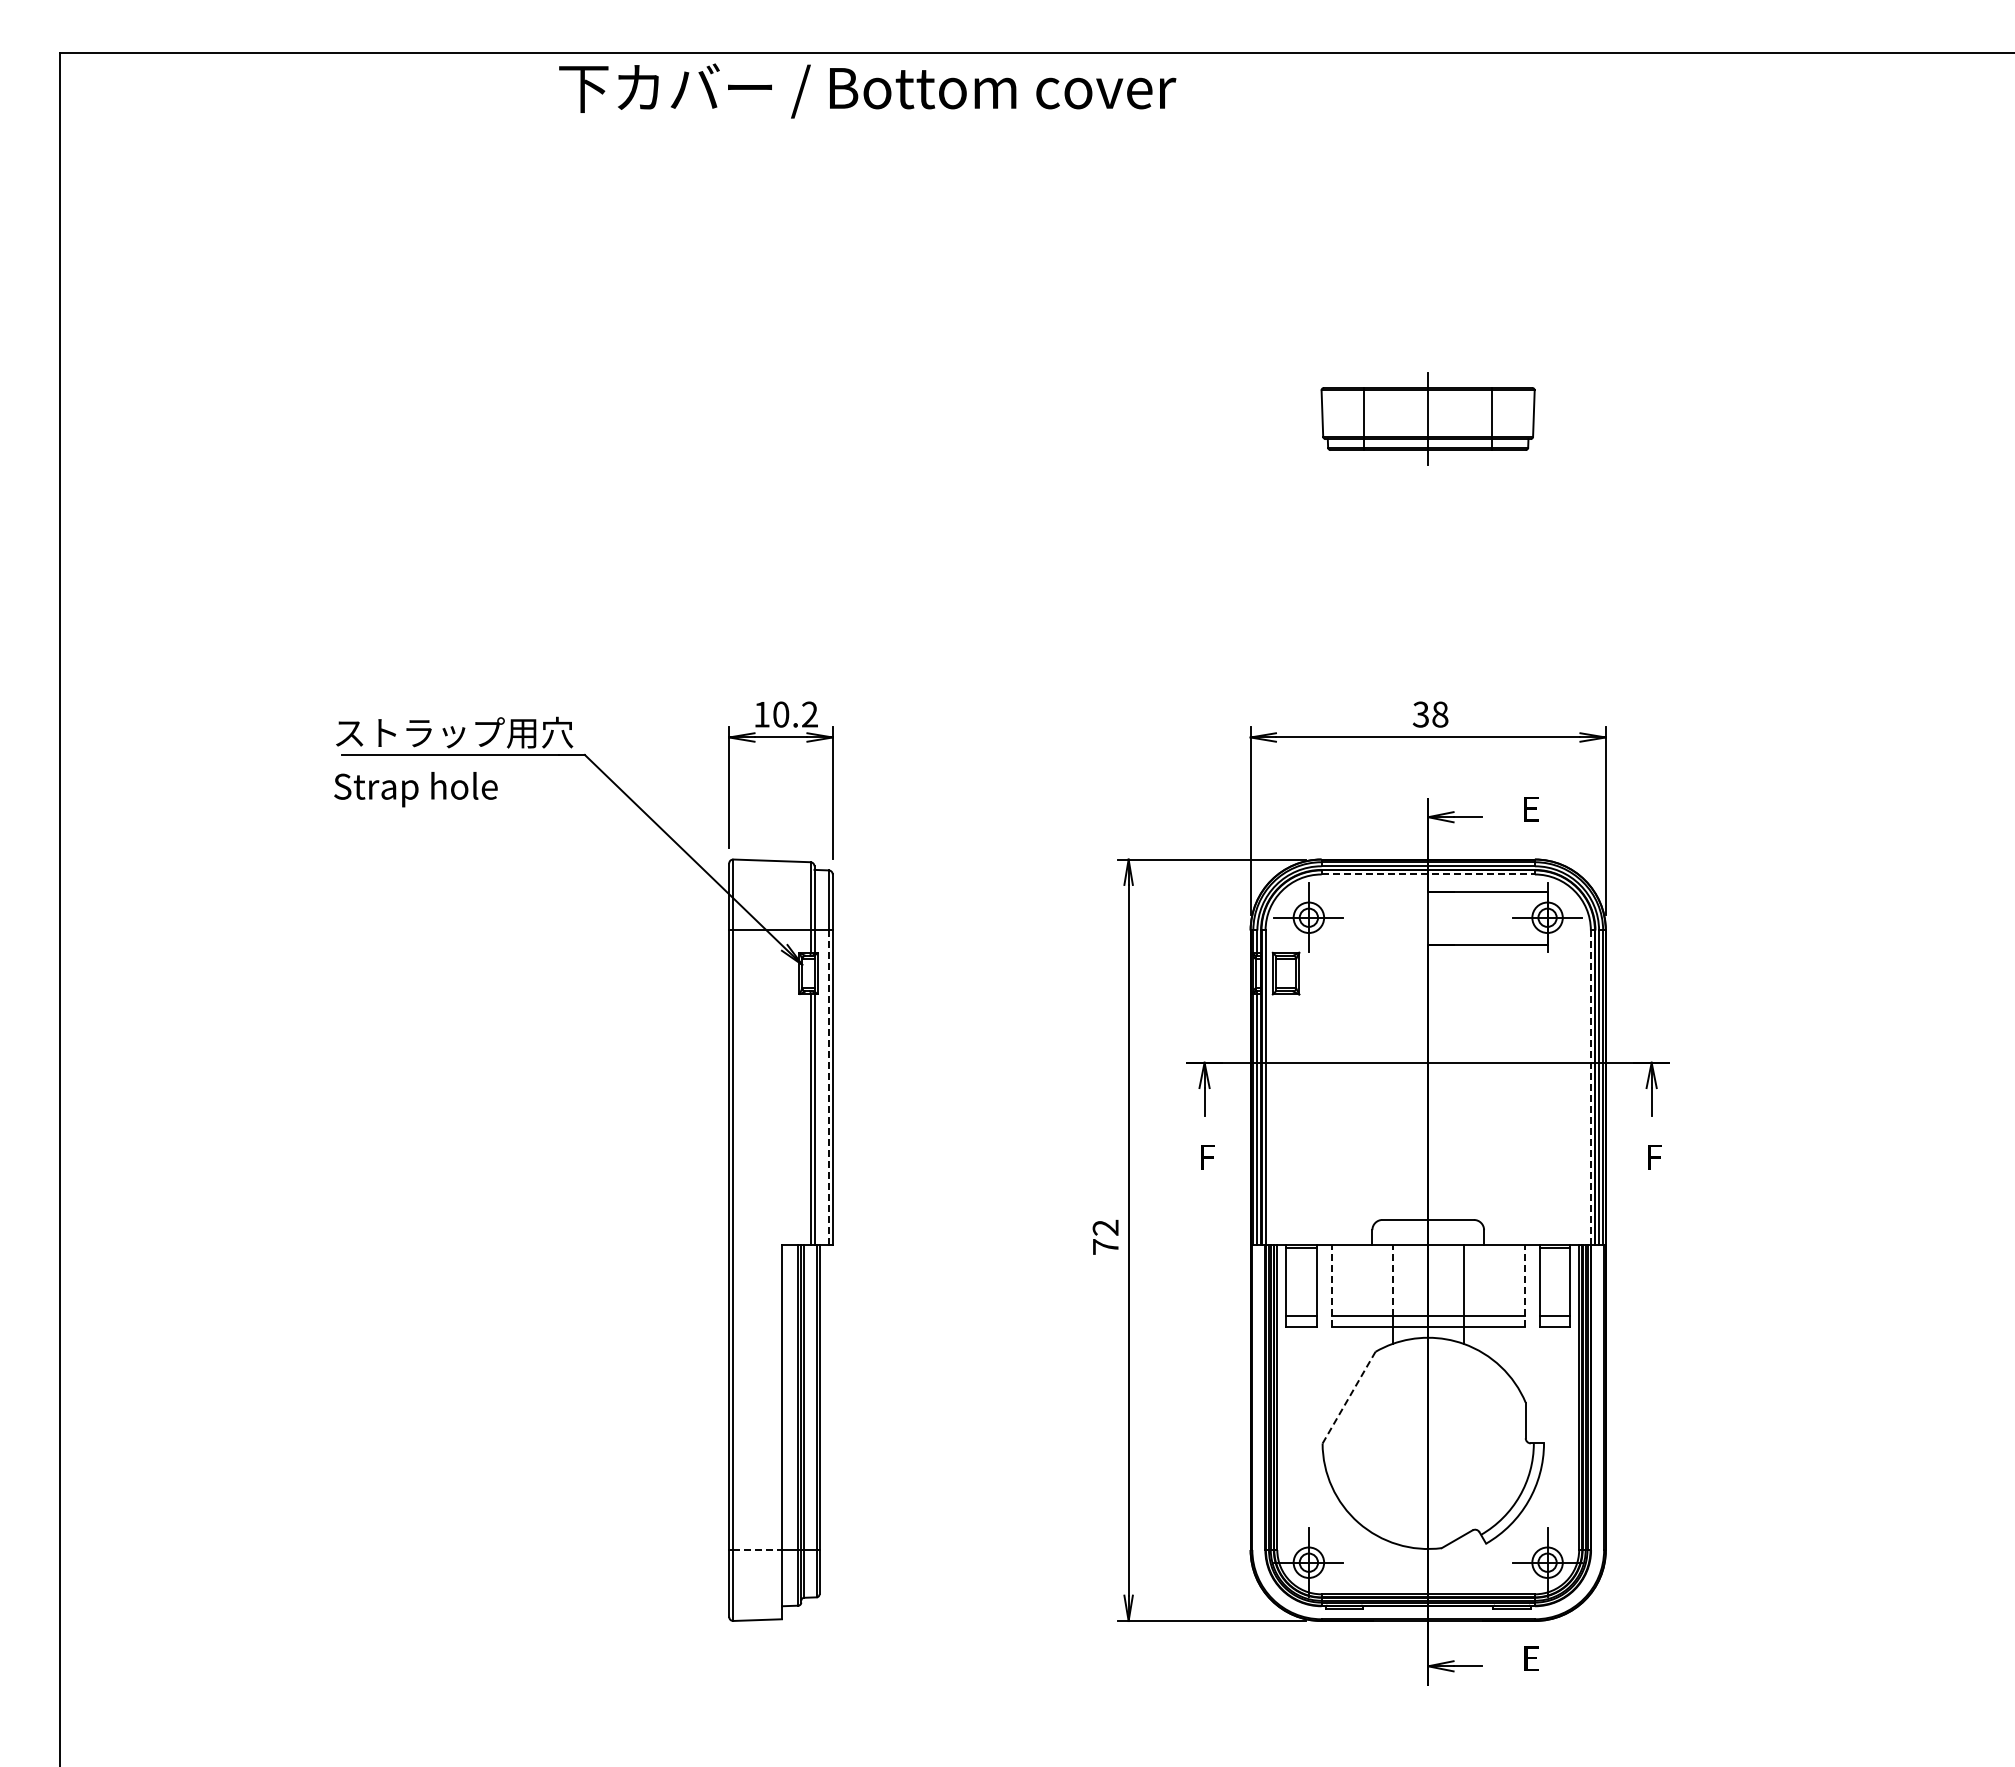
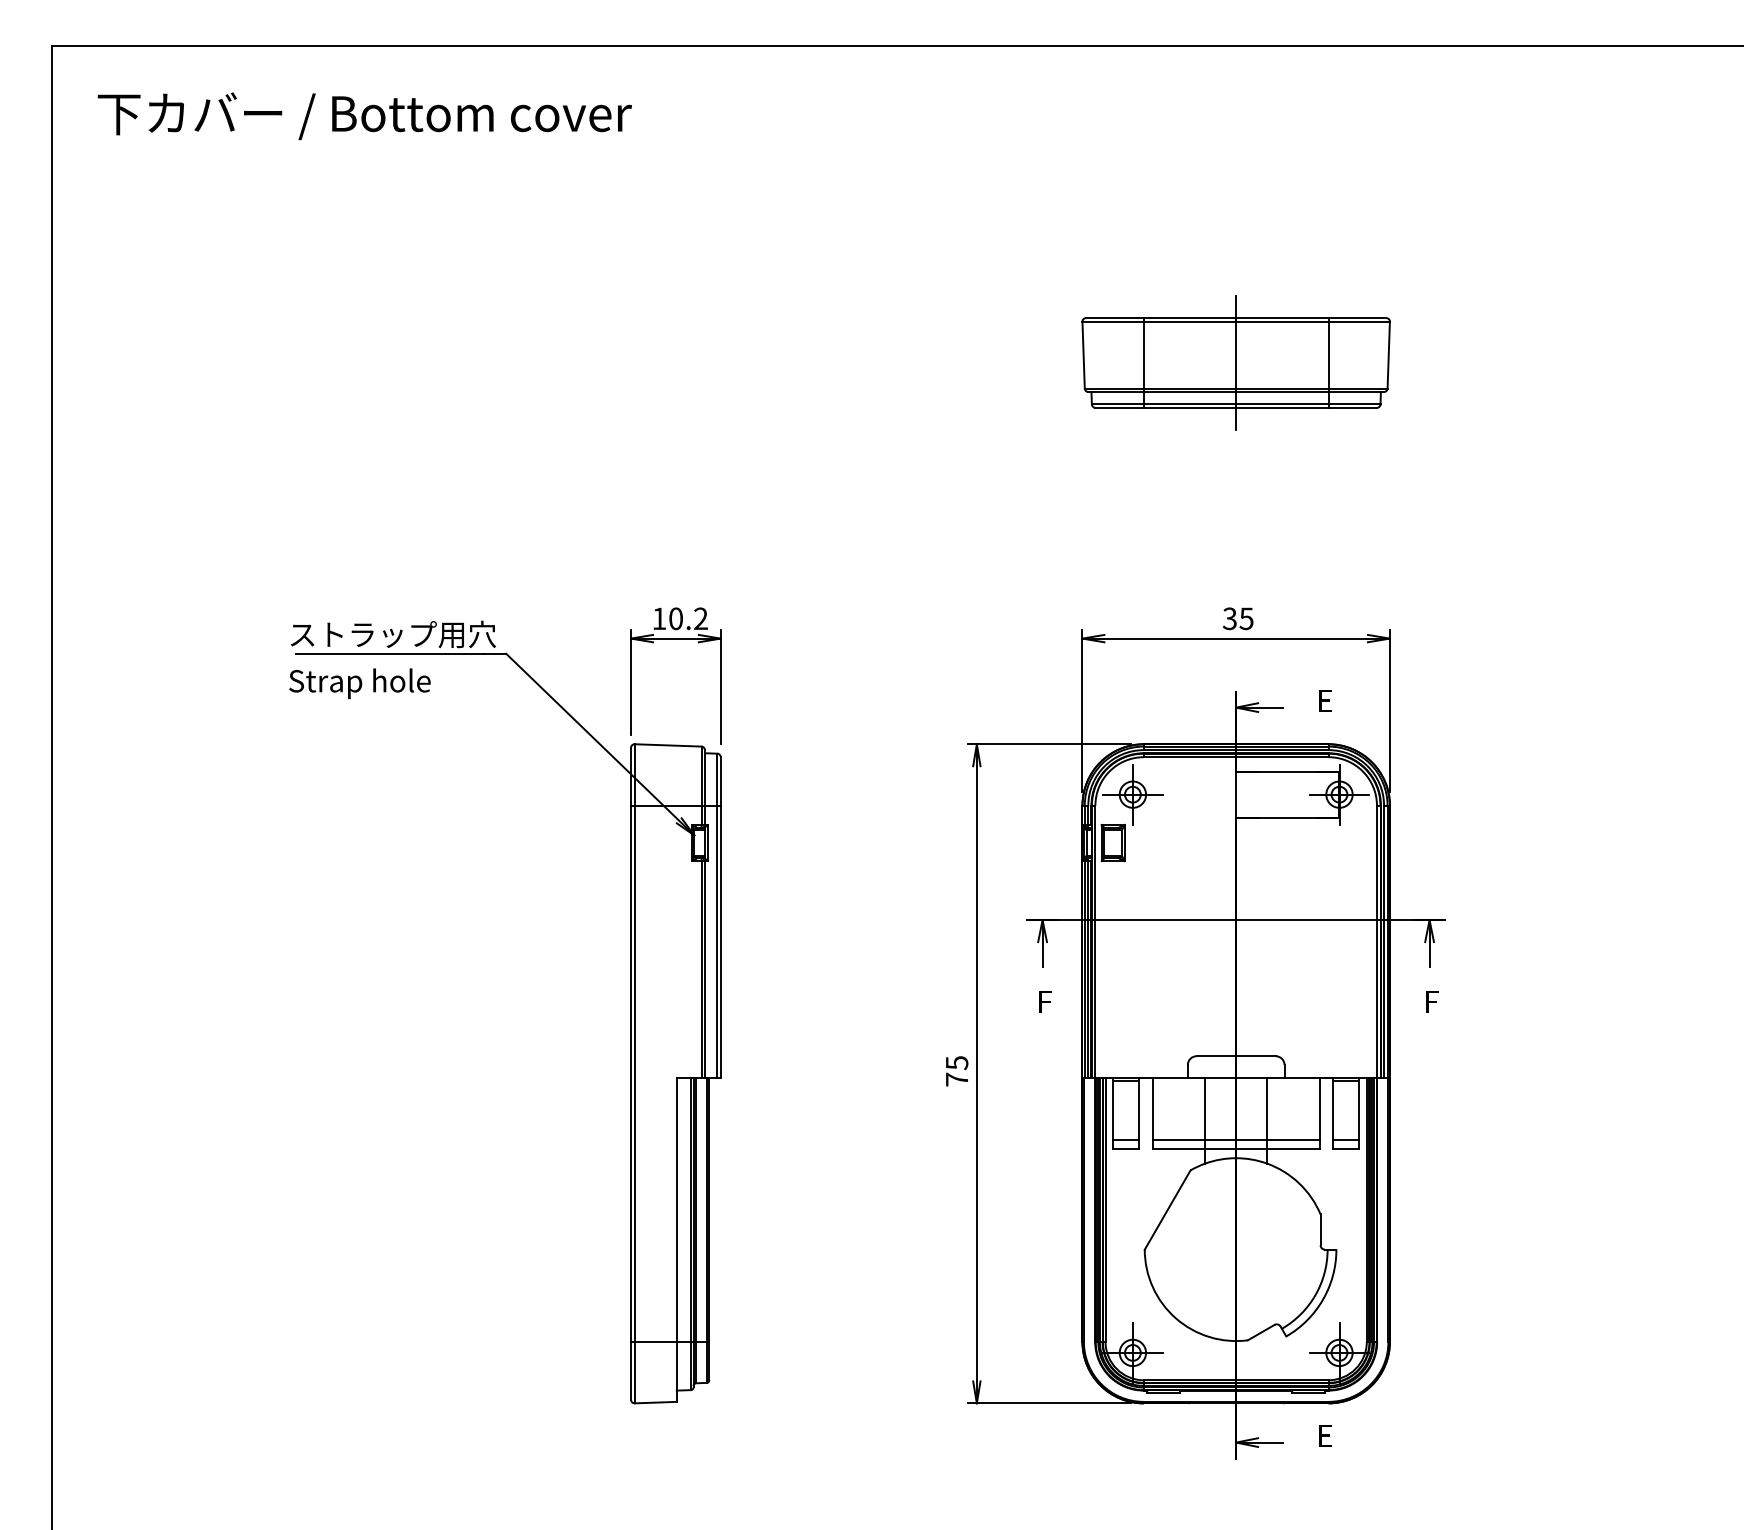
text: (867, 90) -> (364, 115), moved
part: (1427, 418) -> (1235, 362), size x1.67
text: (1440, 714) -> (1246, 618), 38 -> 35
line: (1428, 874) -> (1236, 757), dashed -> solid
line: (828, 1088) -> (717, 942), dashed -> solid
line: (1590, 1088) -> (1376, 942), dashed -> solid
text: (1105, 1227) -> (956, 1062), 72 -> 75
line: (1392, 1280) -> (1205, 1108), dashed -> solid
line: (1331, 1285) -> (1152, 1112), dashed -> solid
line: (1524, 1285) -> (1319, 1112), dashed -> solid
line: (1349, 1397) -> (1168, 1209), dashed -> solid
line: (758, 1550) -> (656, 1342), dashed -> solid

